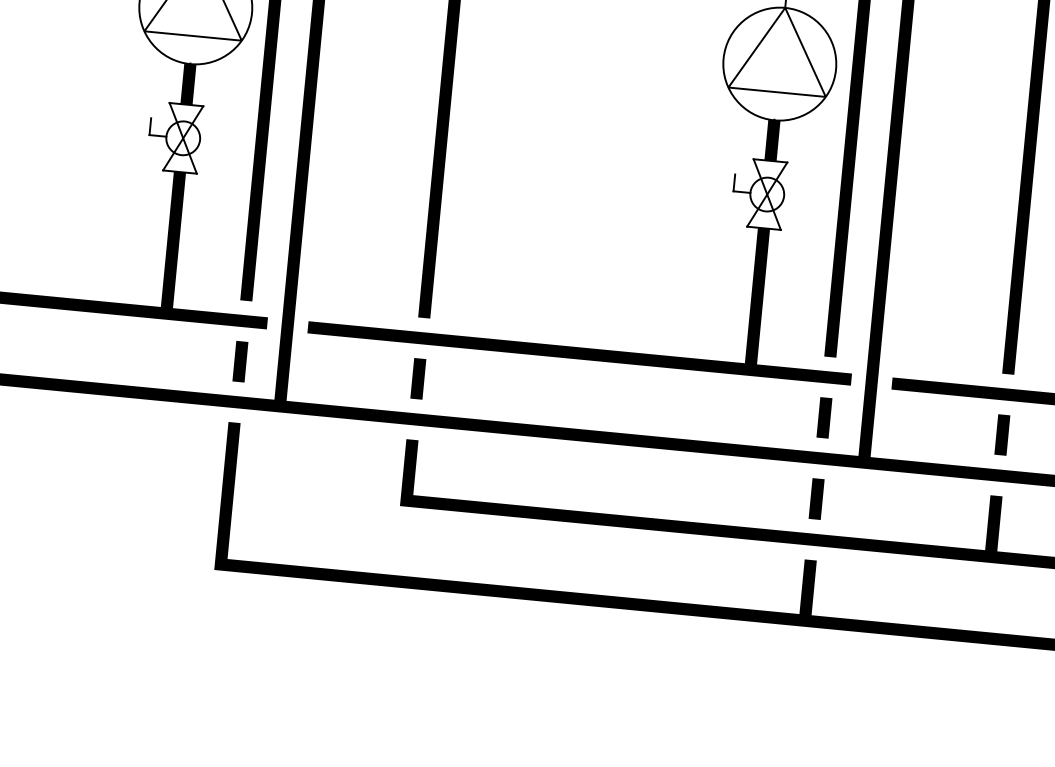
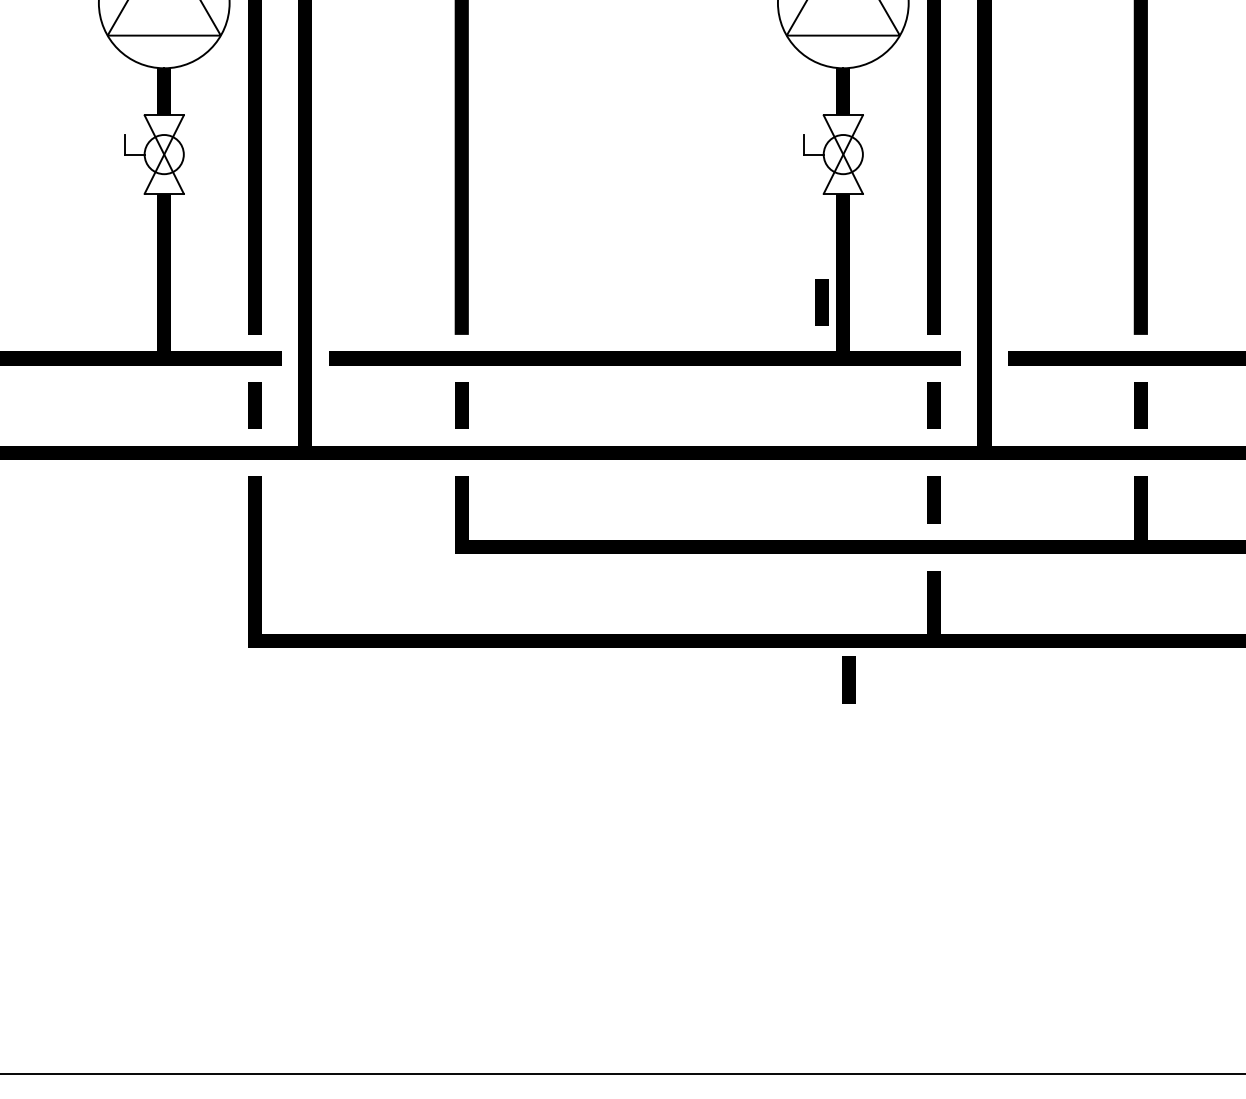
line: (736, 319) -> (821, 302), added
line: (728, 646) -> (848, 679), added

